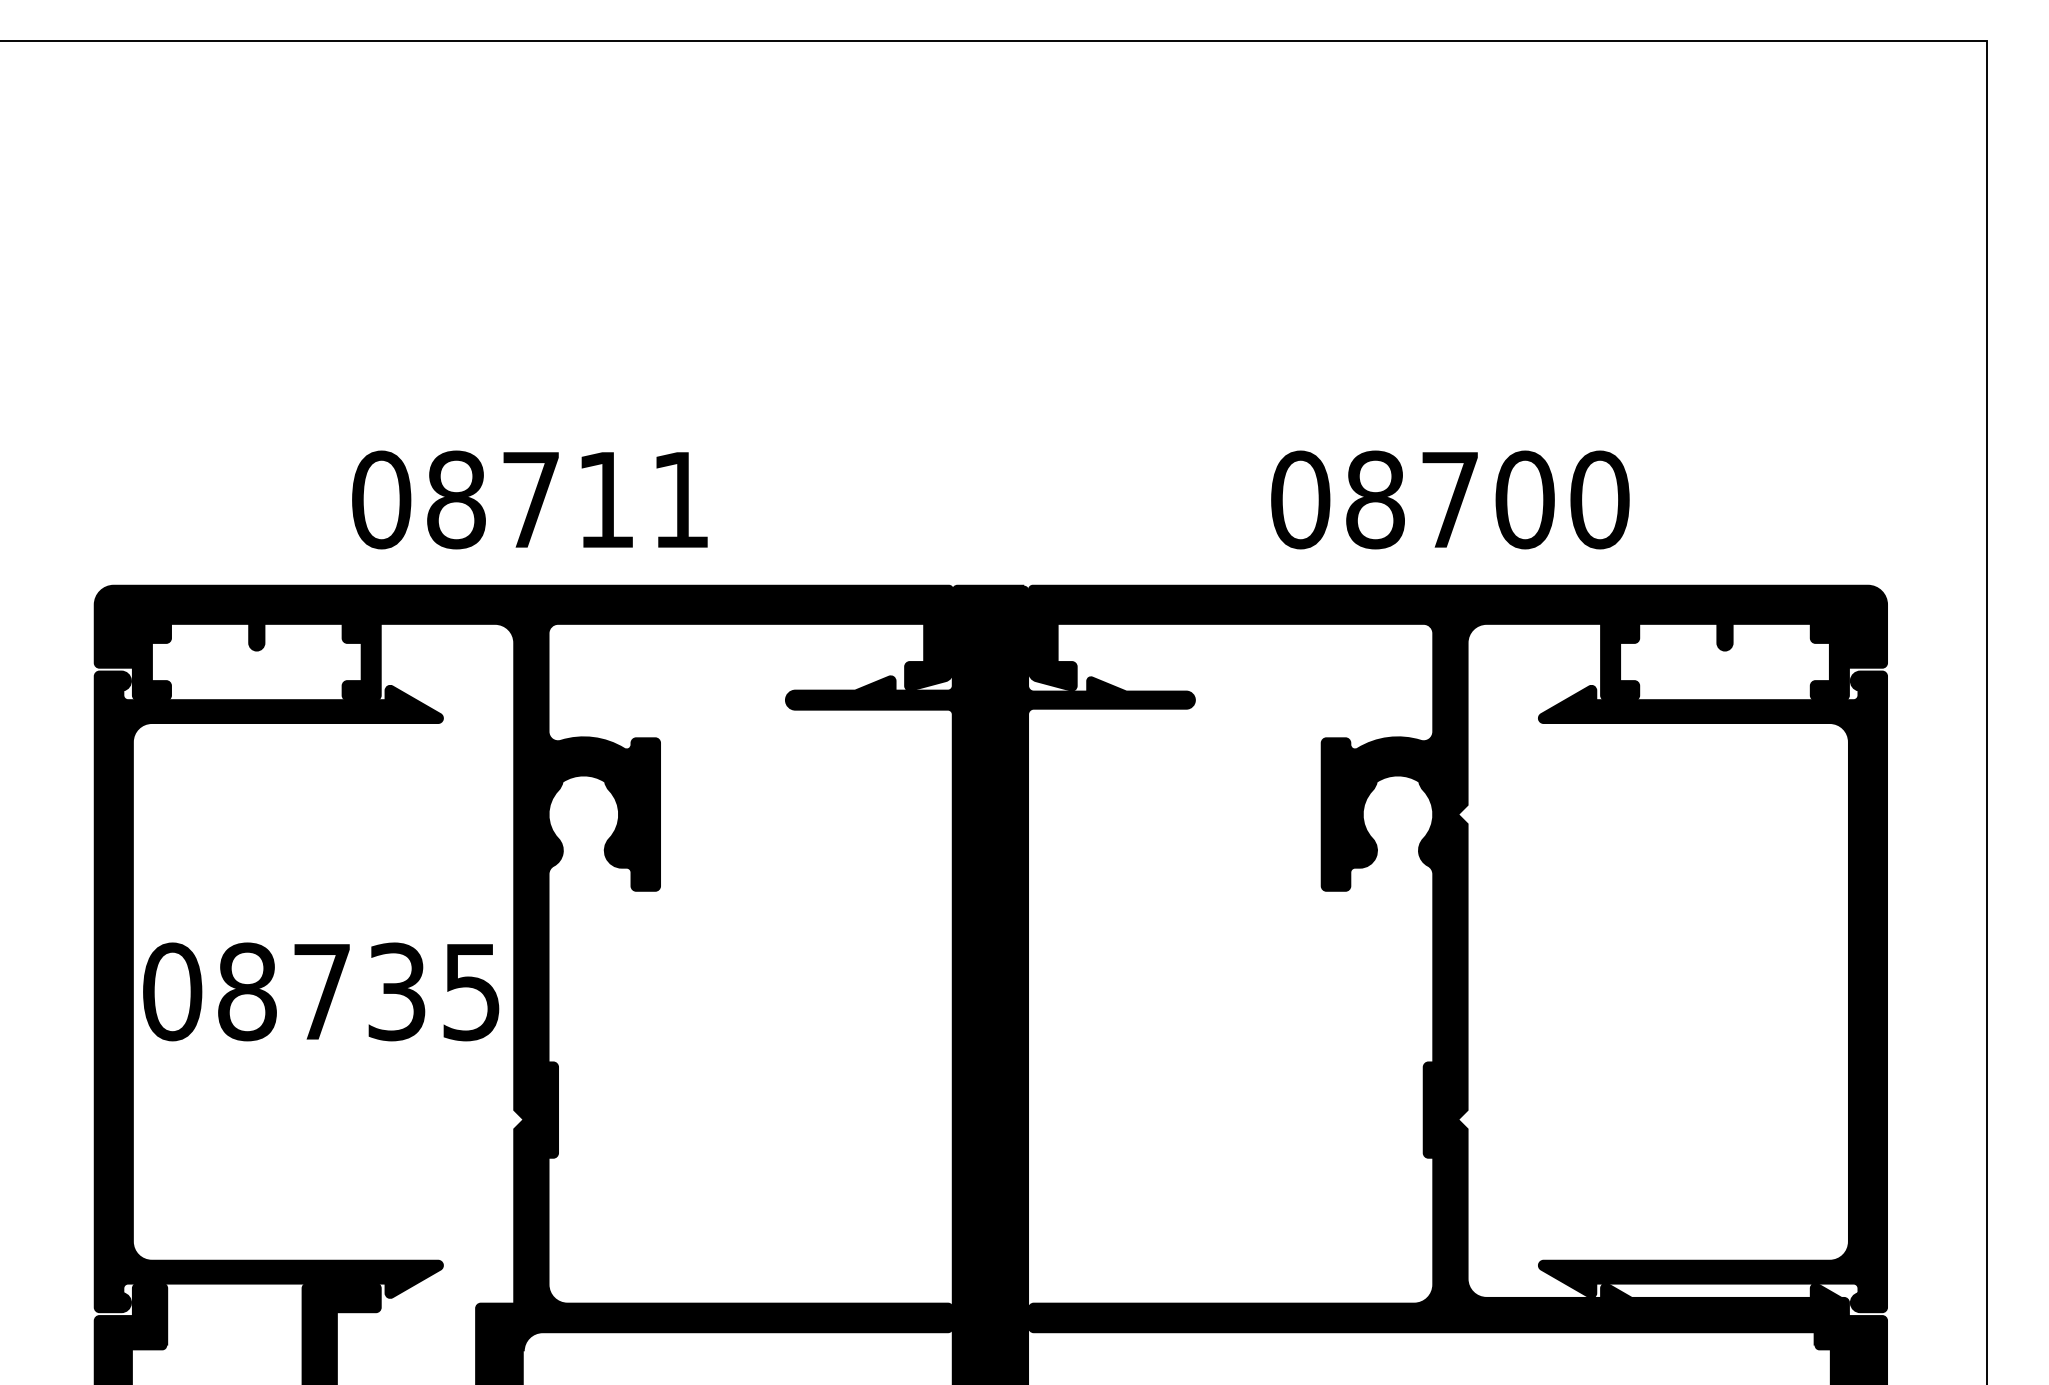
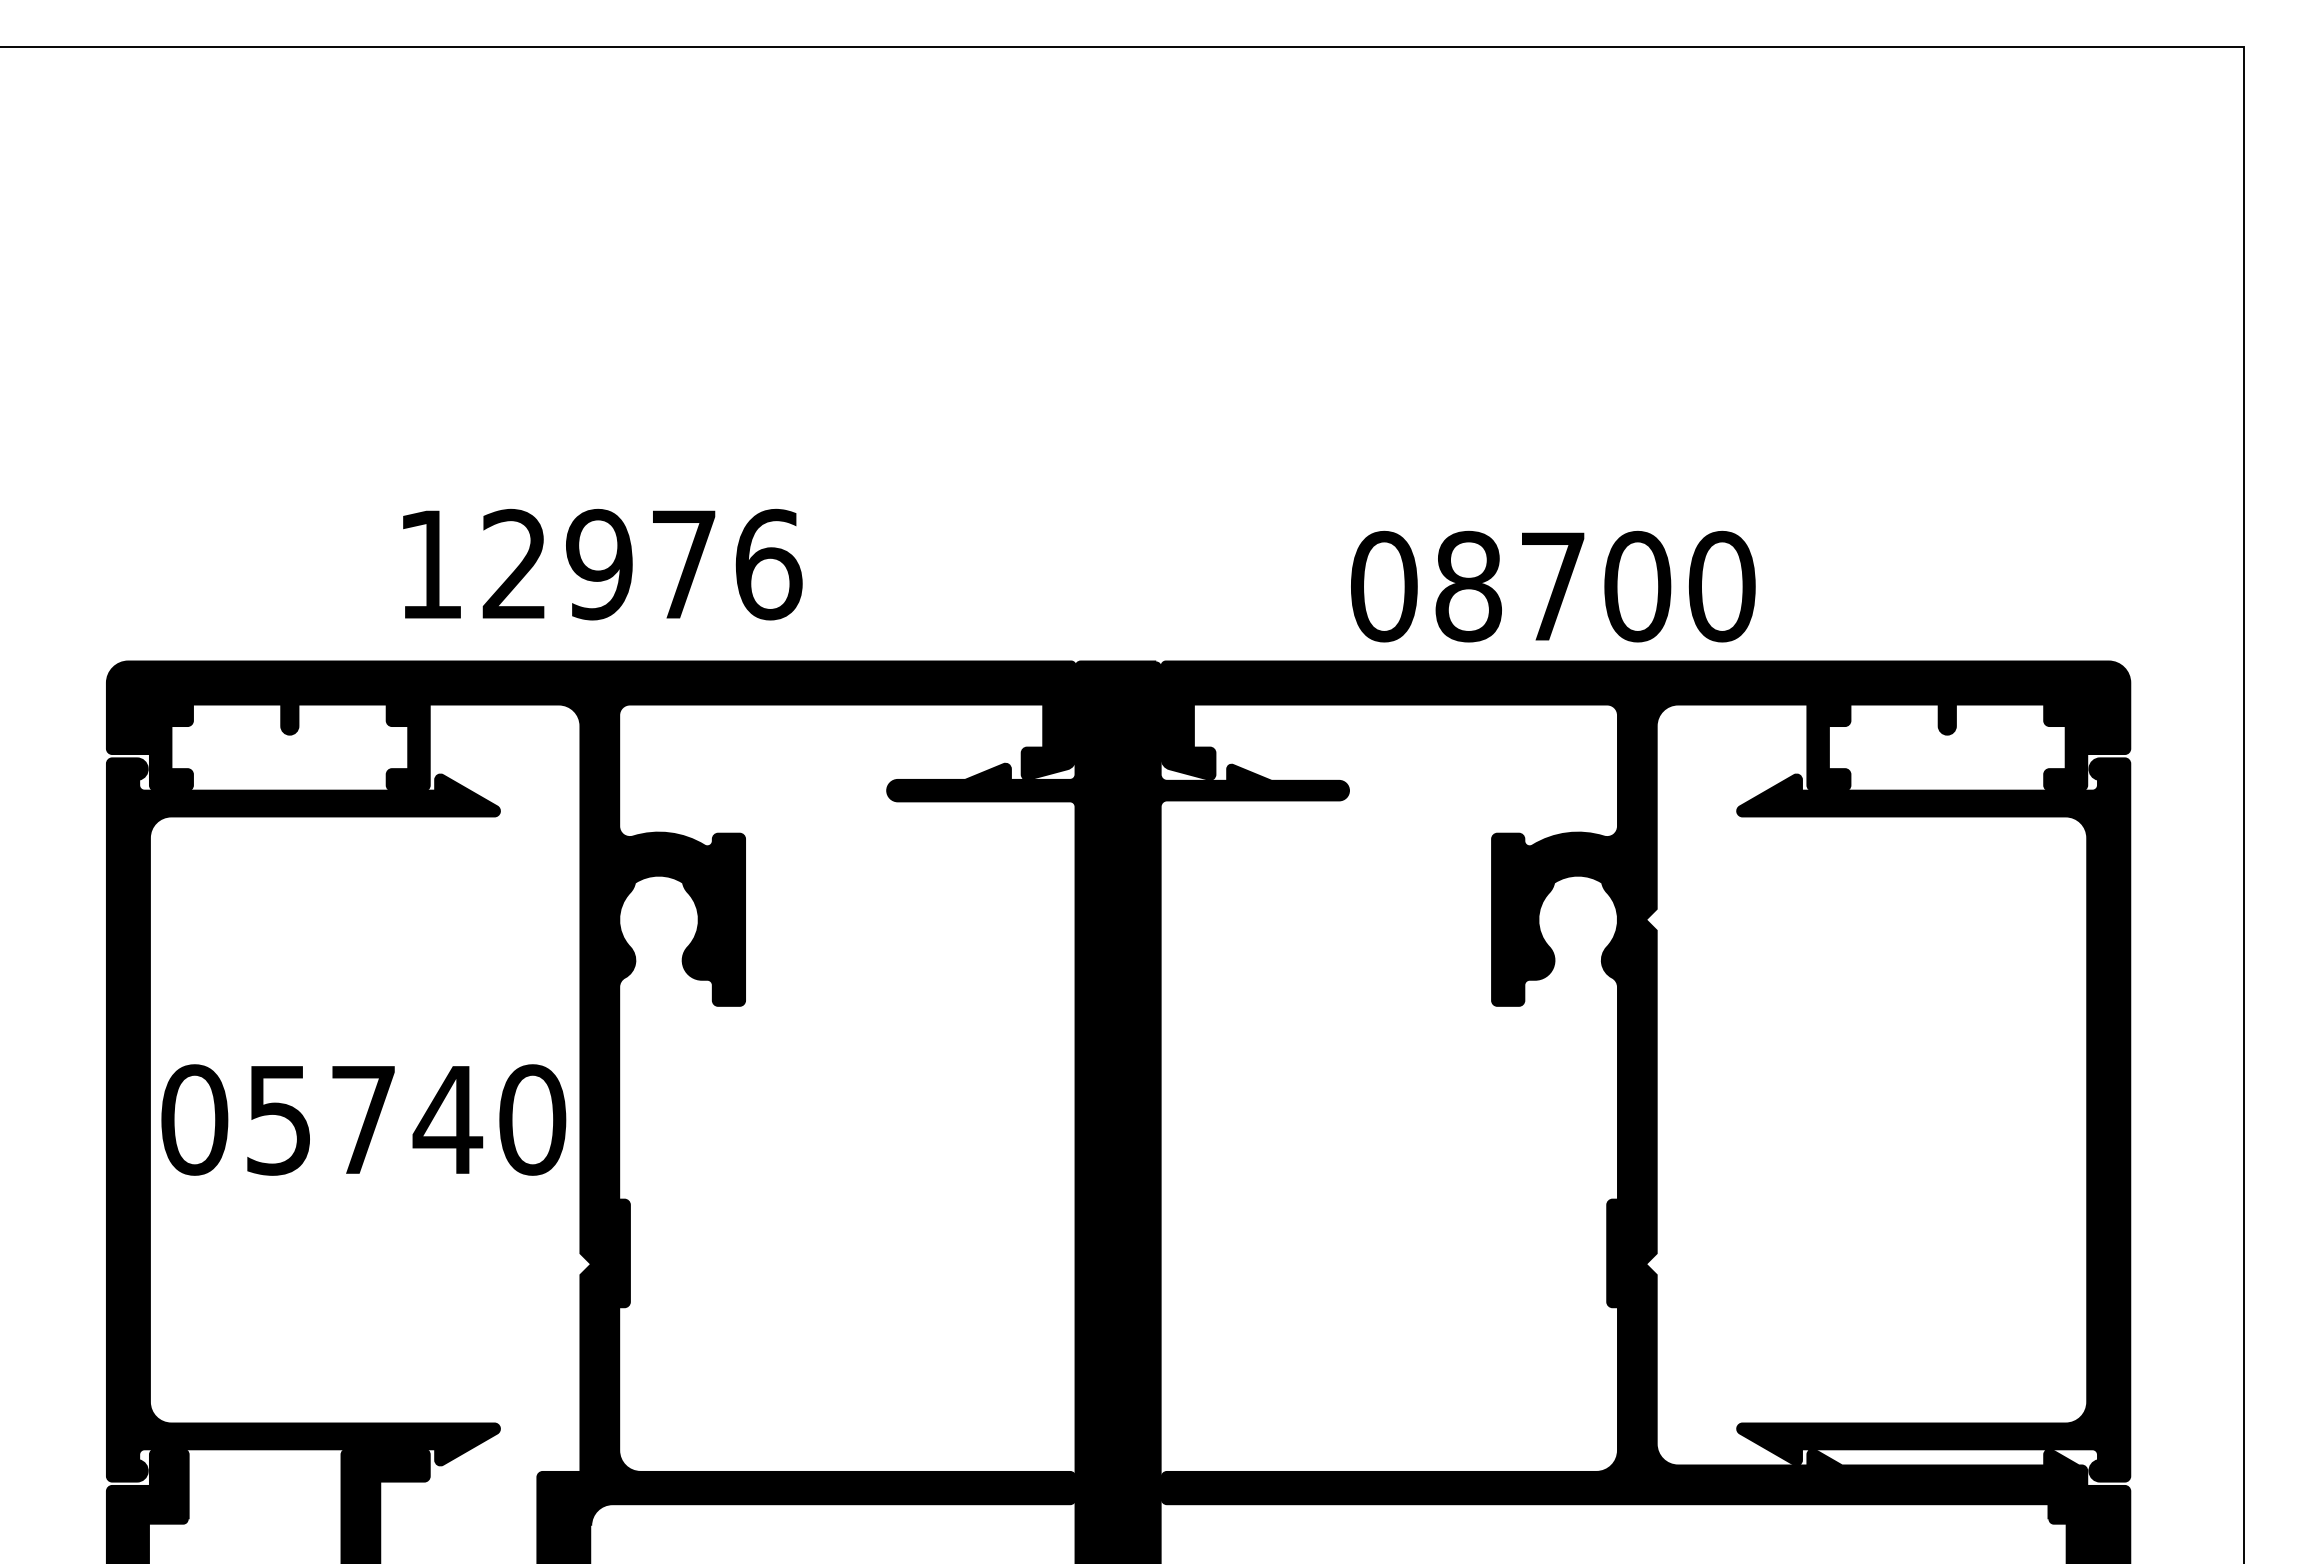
text: (531, 499) -> (599, 564), 08711 -> 12976
text: (1450, 499) -> (1553, 586), moved
text: (360, 991) -> (406, 1119), 08735 -> 05740

